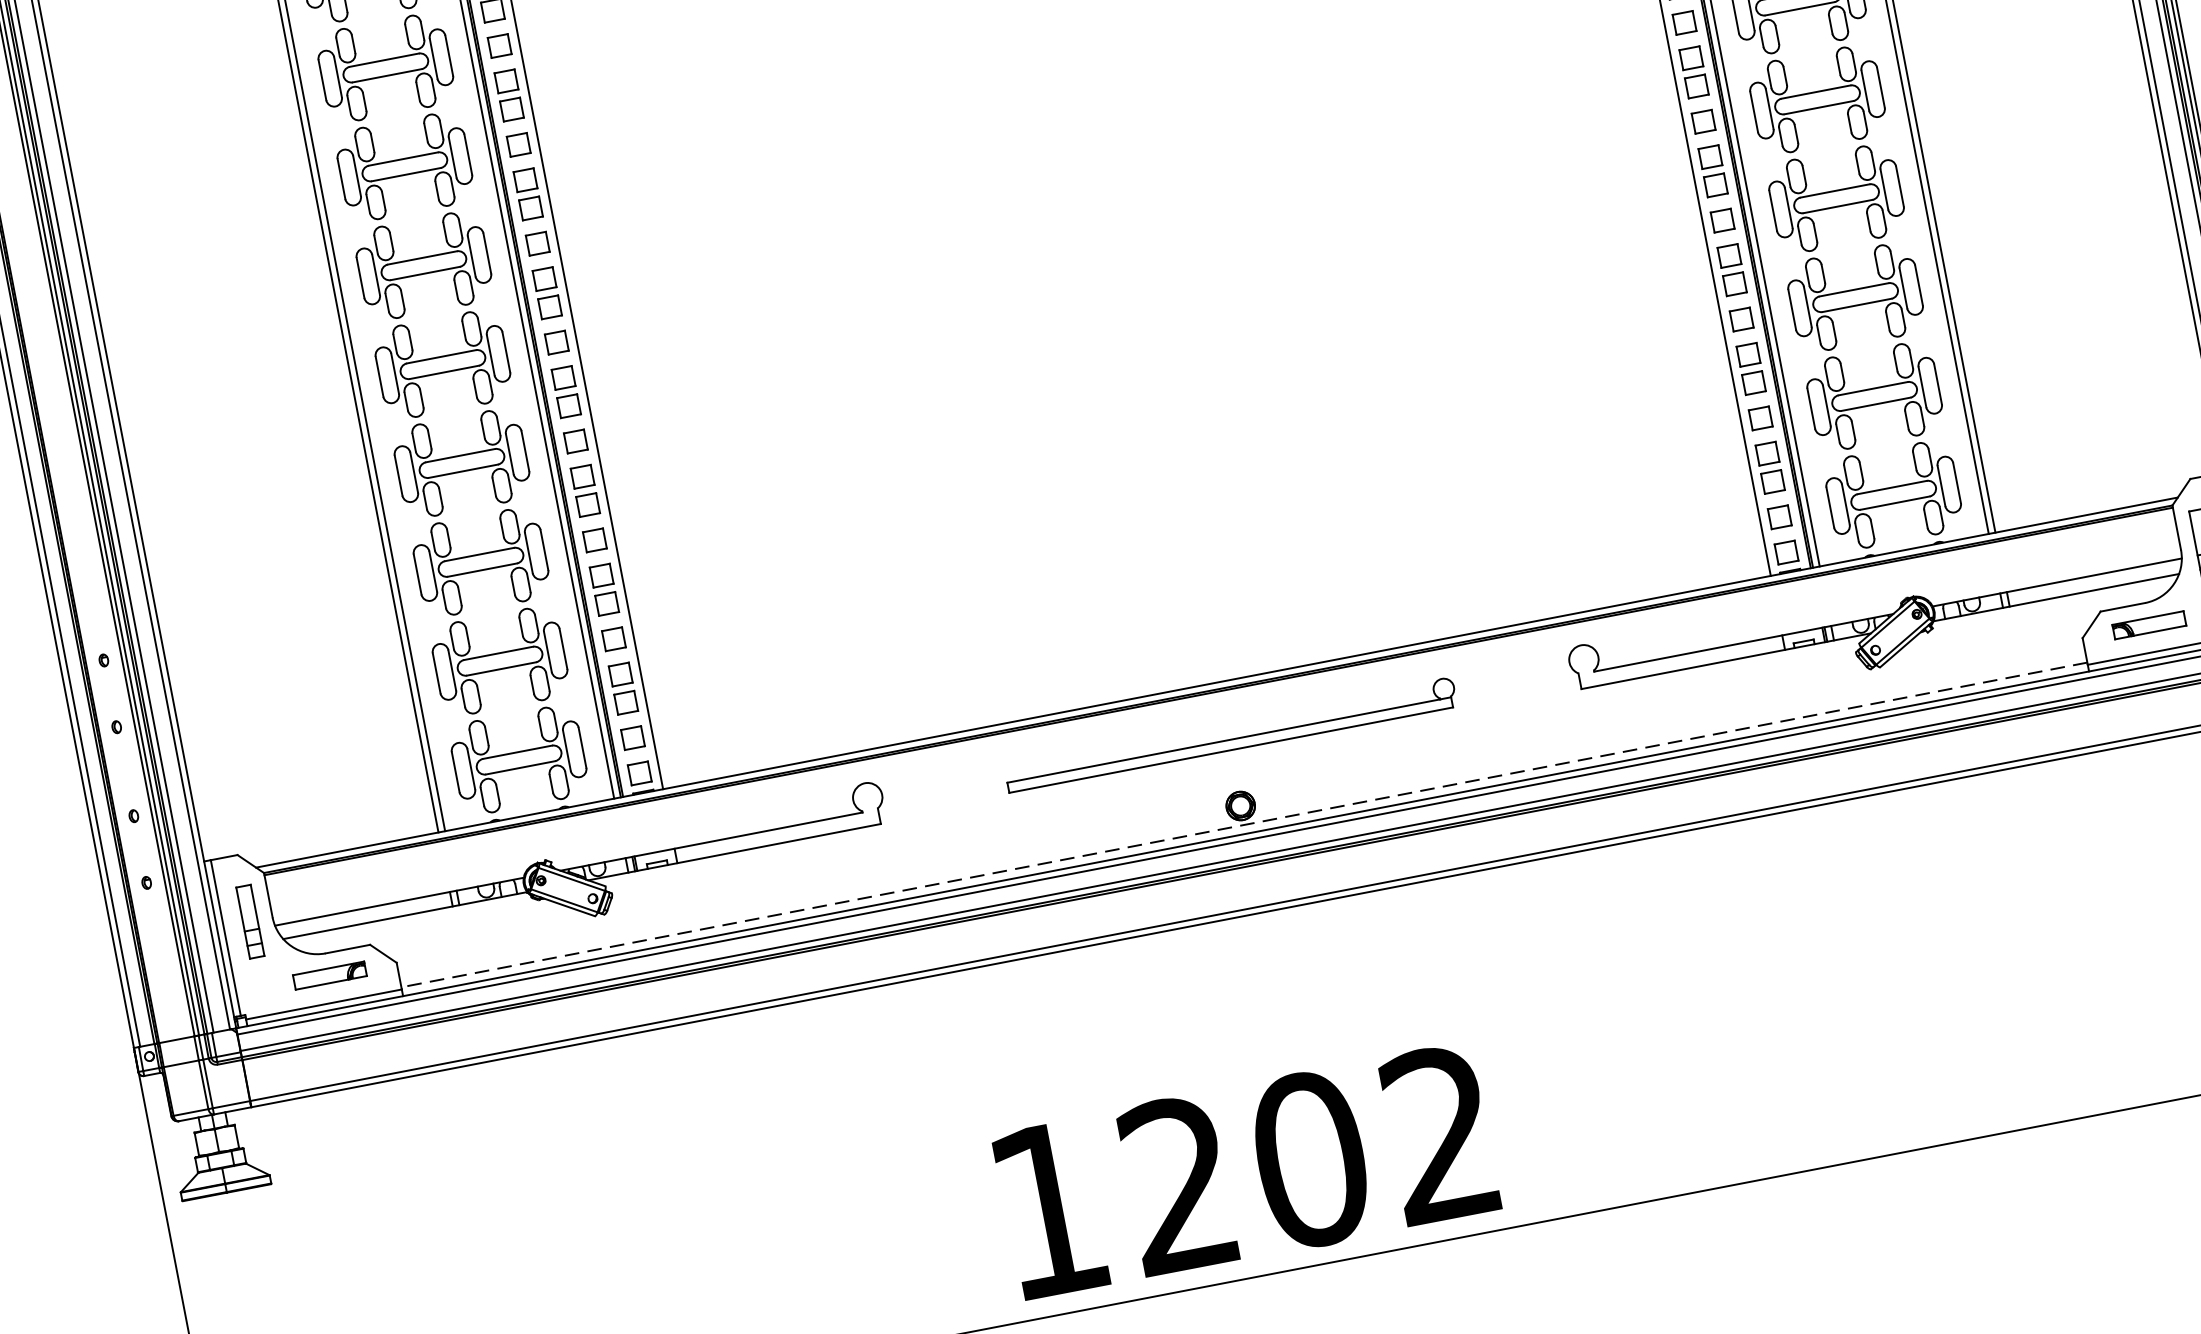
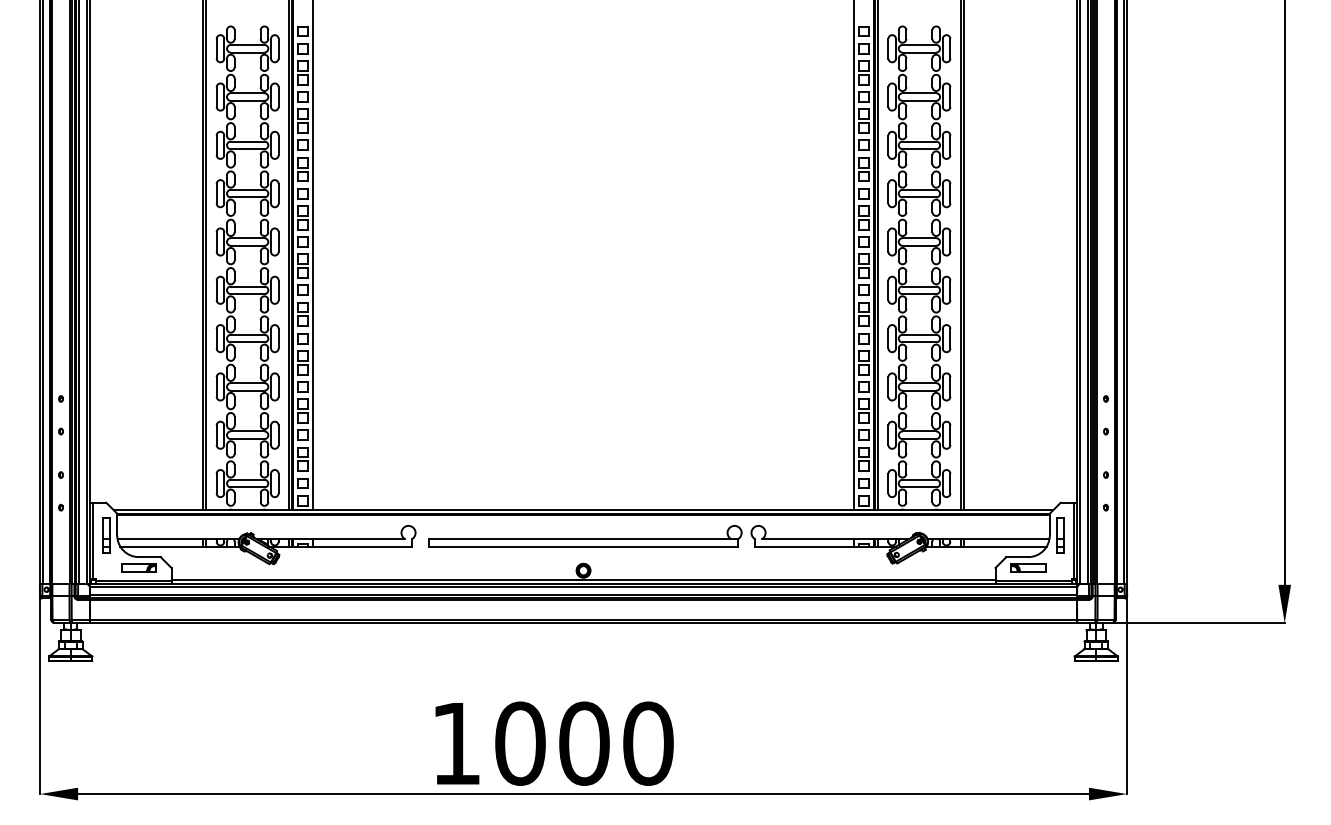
part: (1231, 735) -> (585, 536), size x1.43
line: (1244, 823) -> (583, 579), dashed -> solid
text: (1310, 1159) -> (584, 743), 1202 -> 1000

